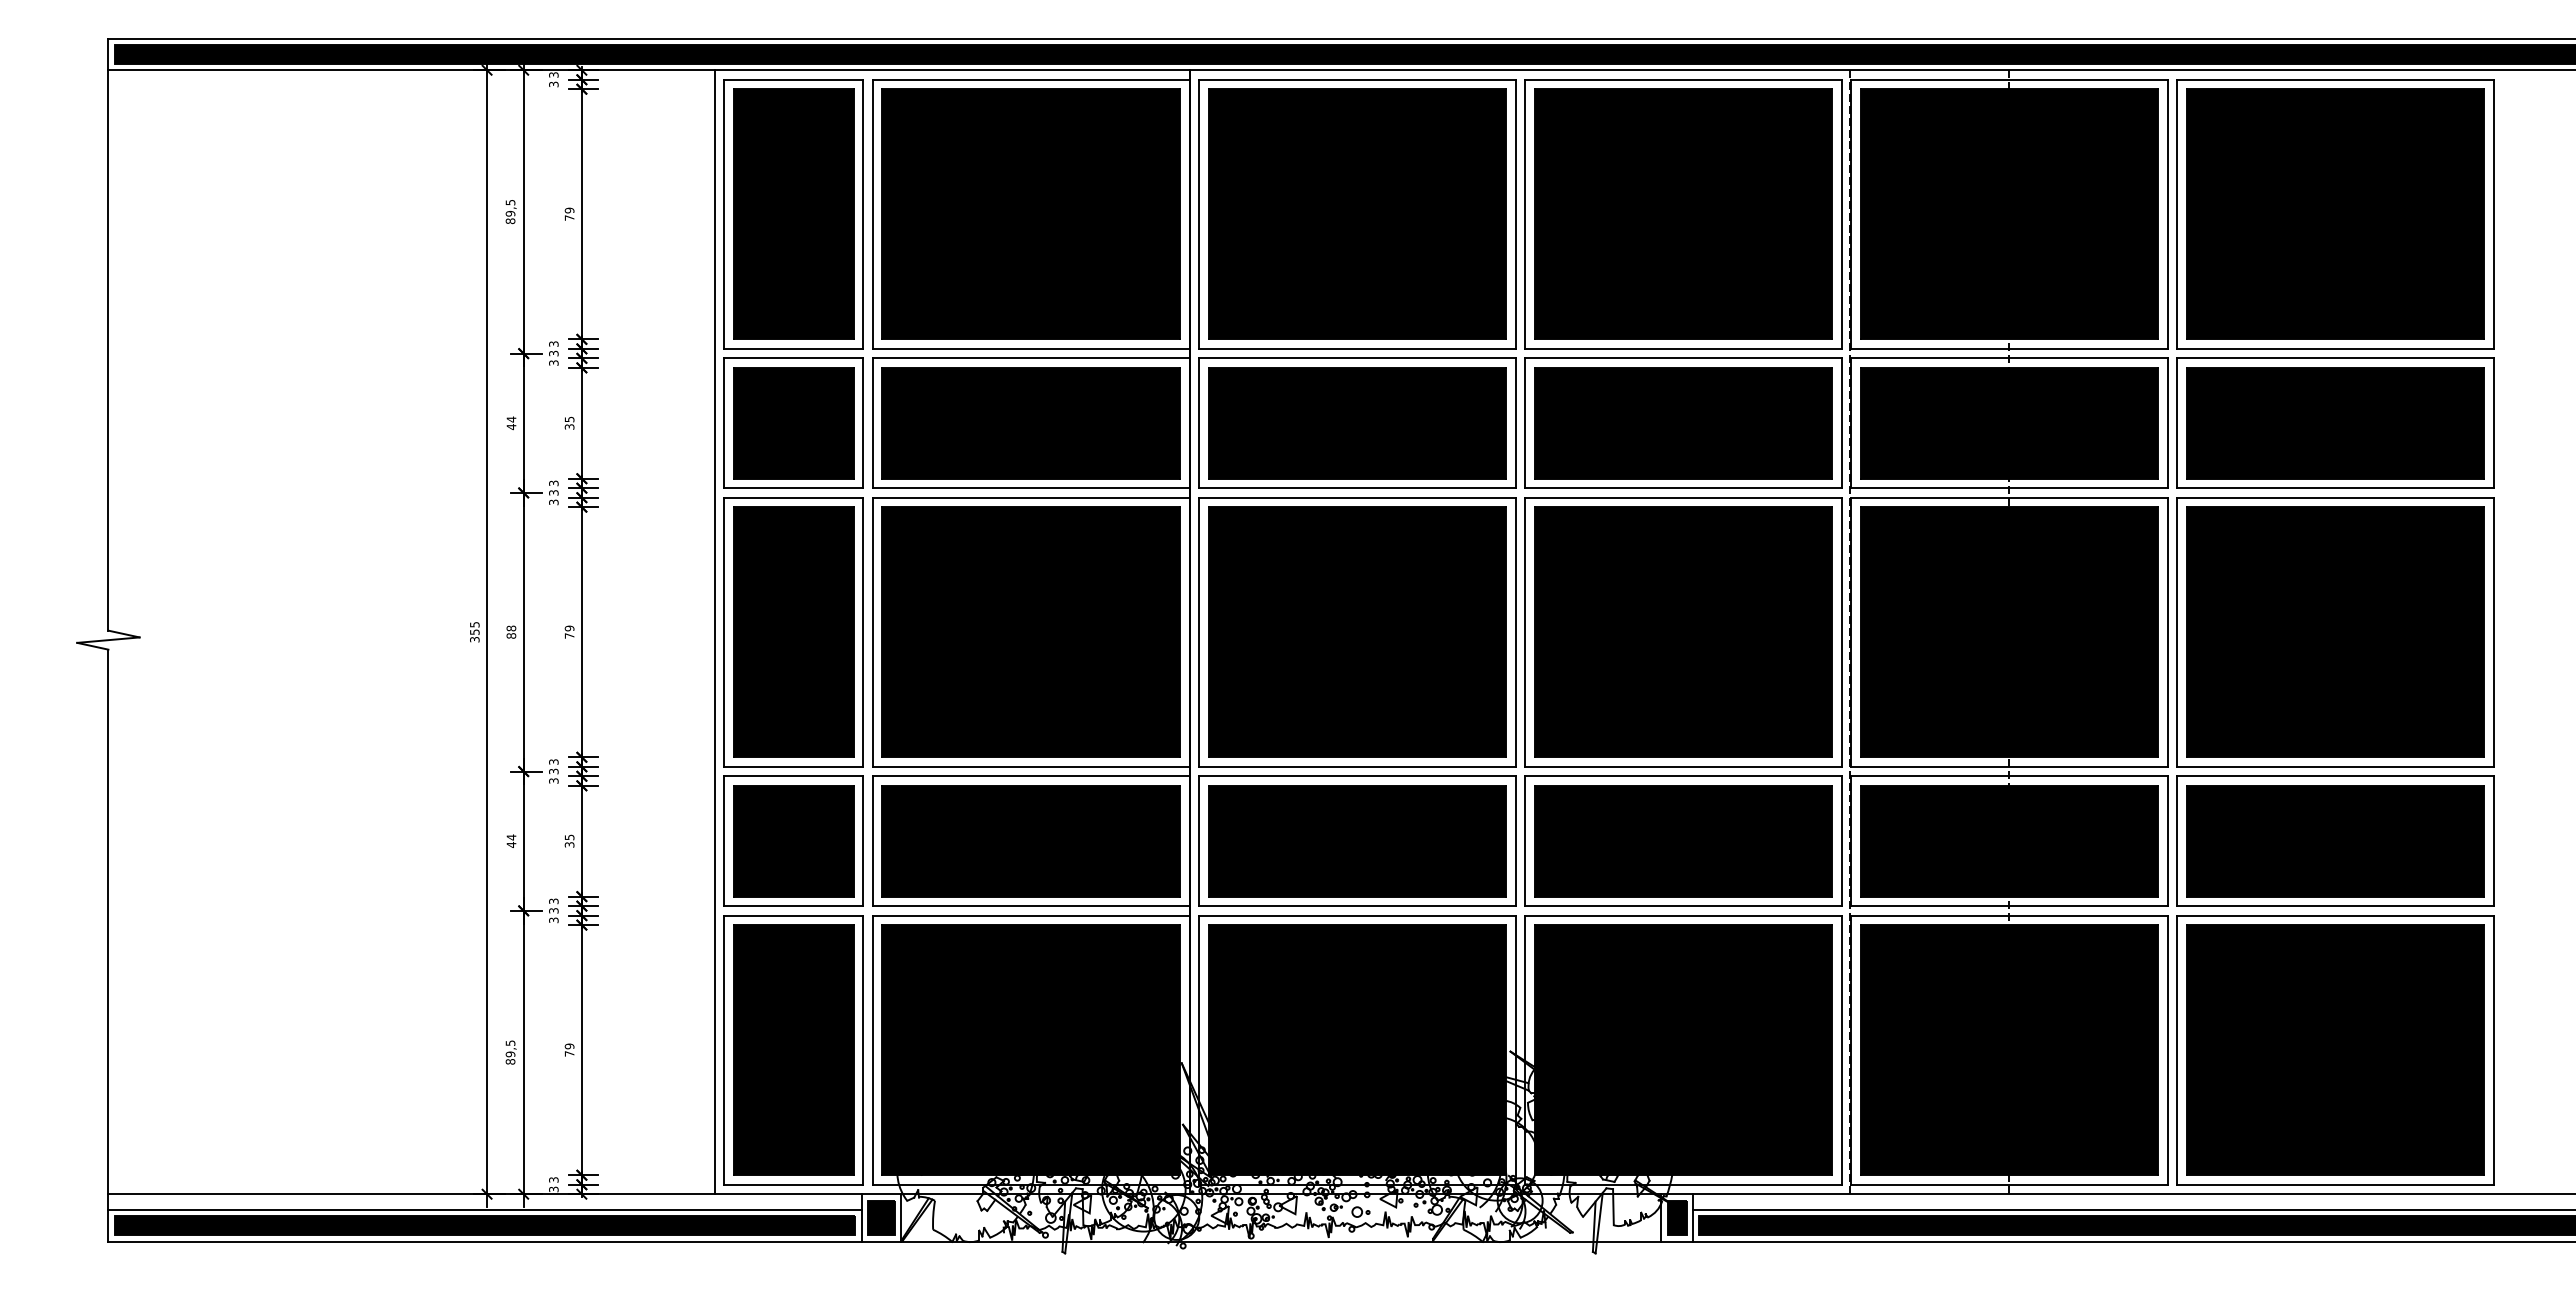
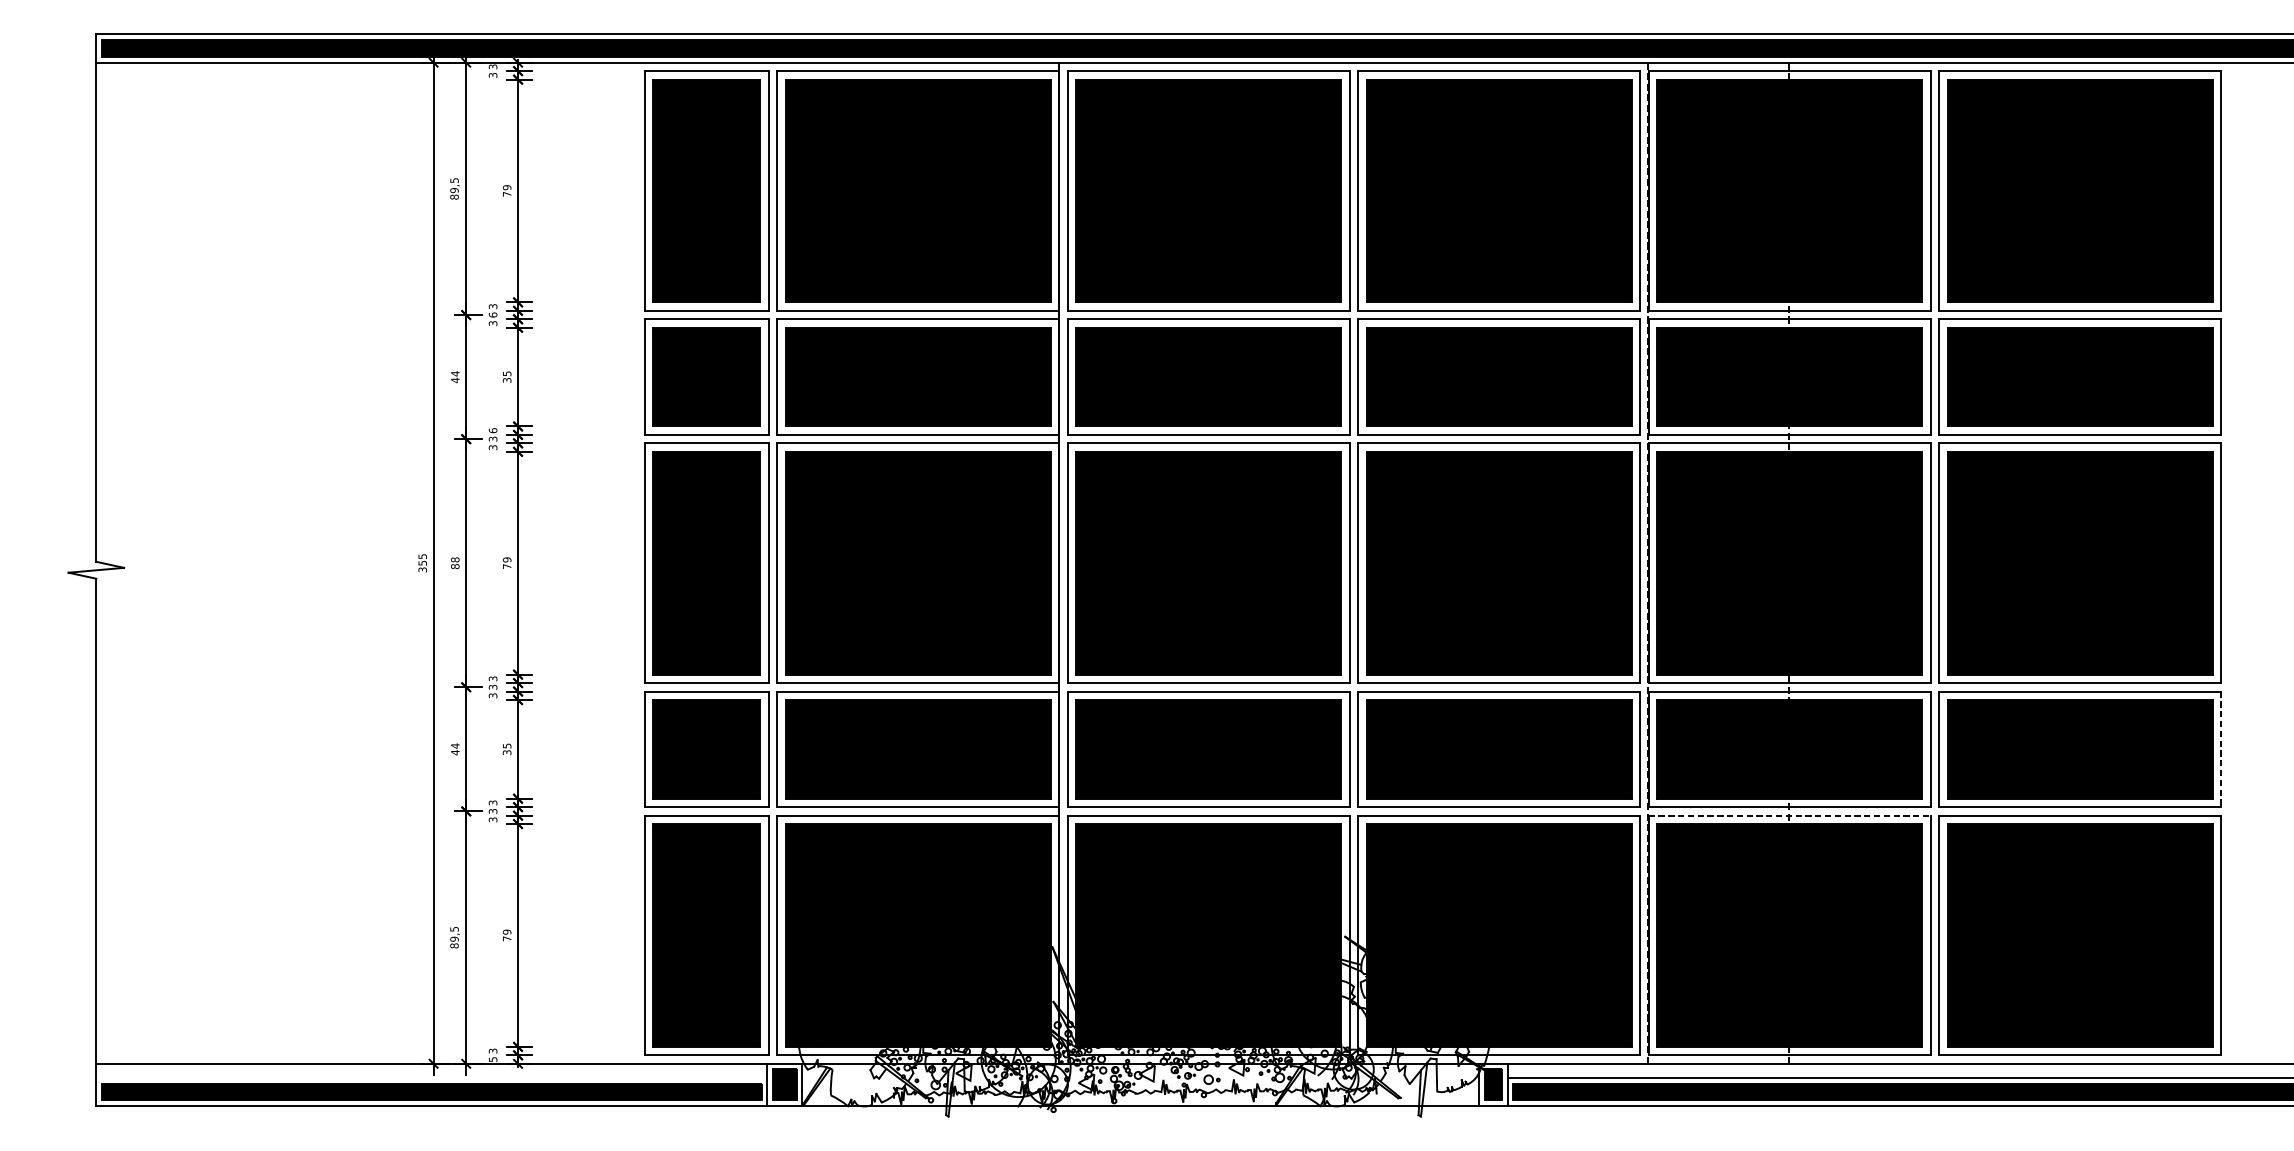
text: (553, 353) -> (492, 314), 3 -> 6
text: (553, 483) -> (492, 430), 3 -> 6
line: (714, 632) -> (636, 563), removed
line: (2493, 841) -> (2220, 749), solid -> dashed
line: (2010, 915) -> (1790, 815), solid -> dashed
text: (553, 1188) -> (492, 1058), 3 -> 5
line: (484, 1210) -> (431, 1078), removed

